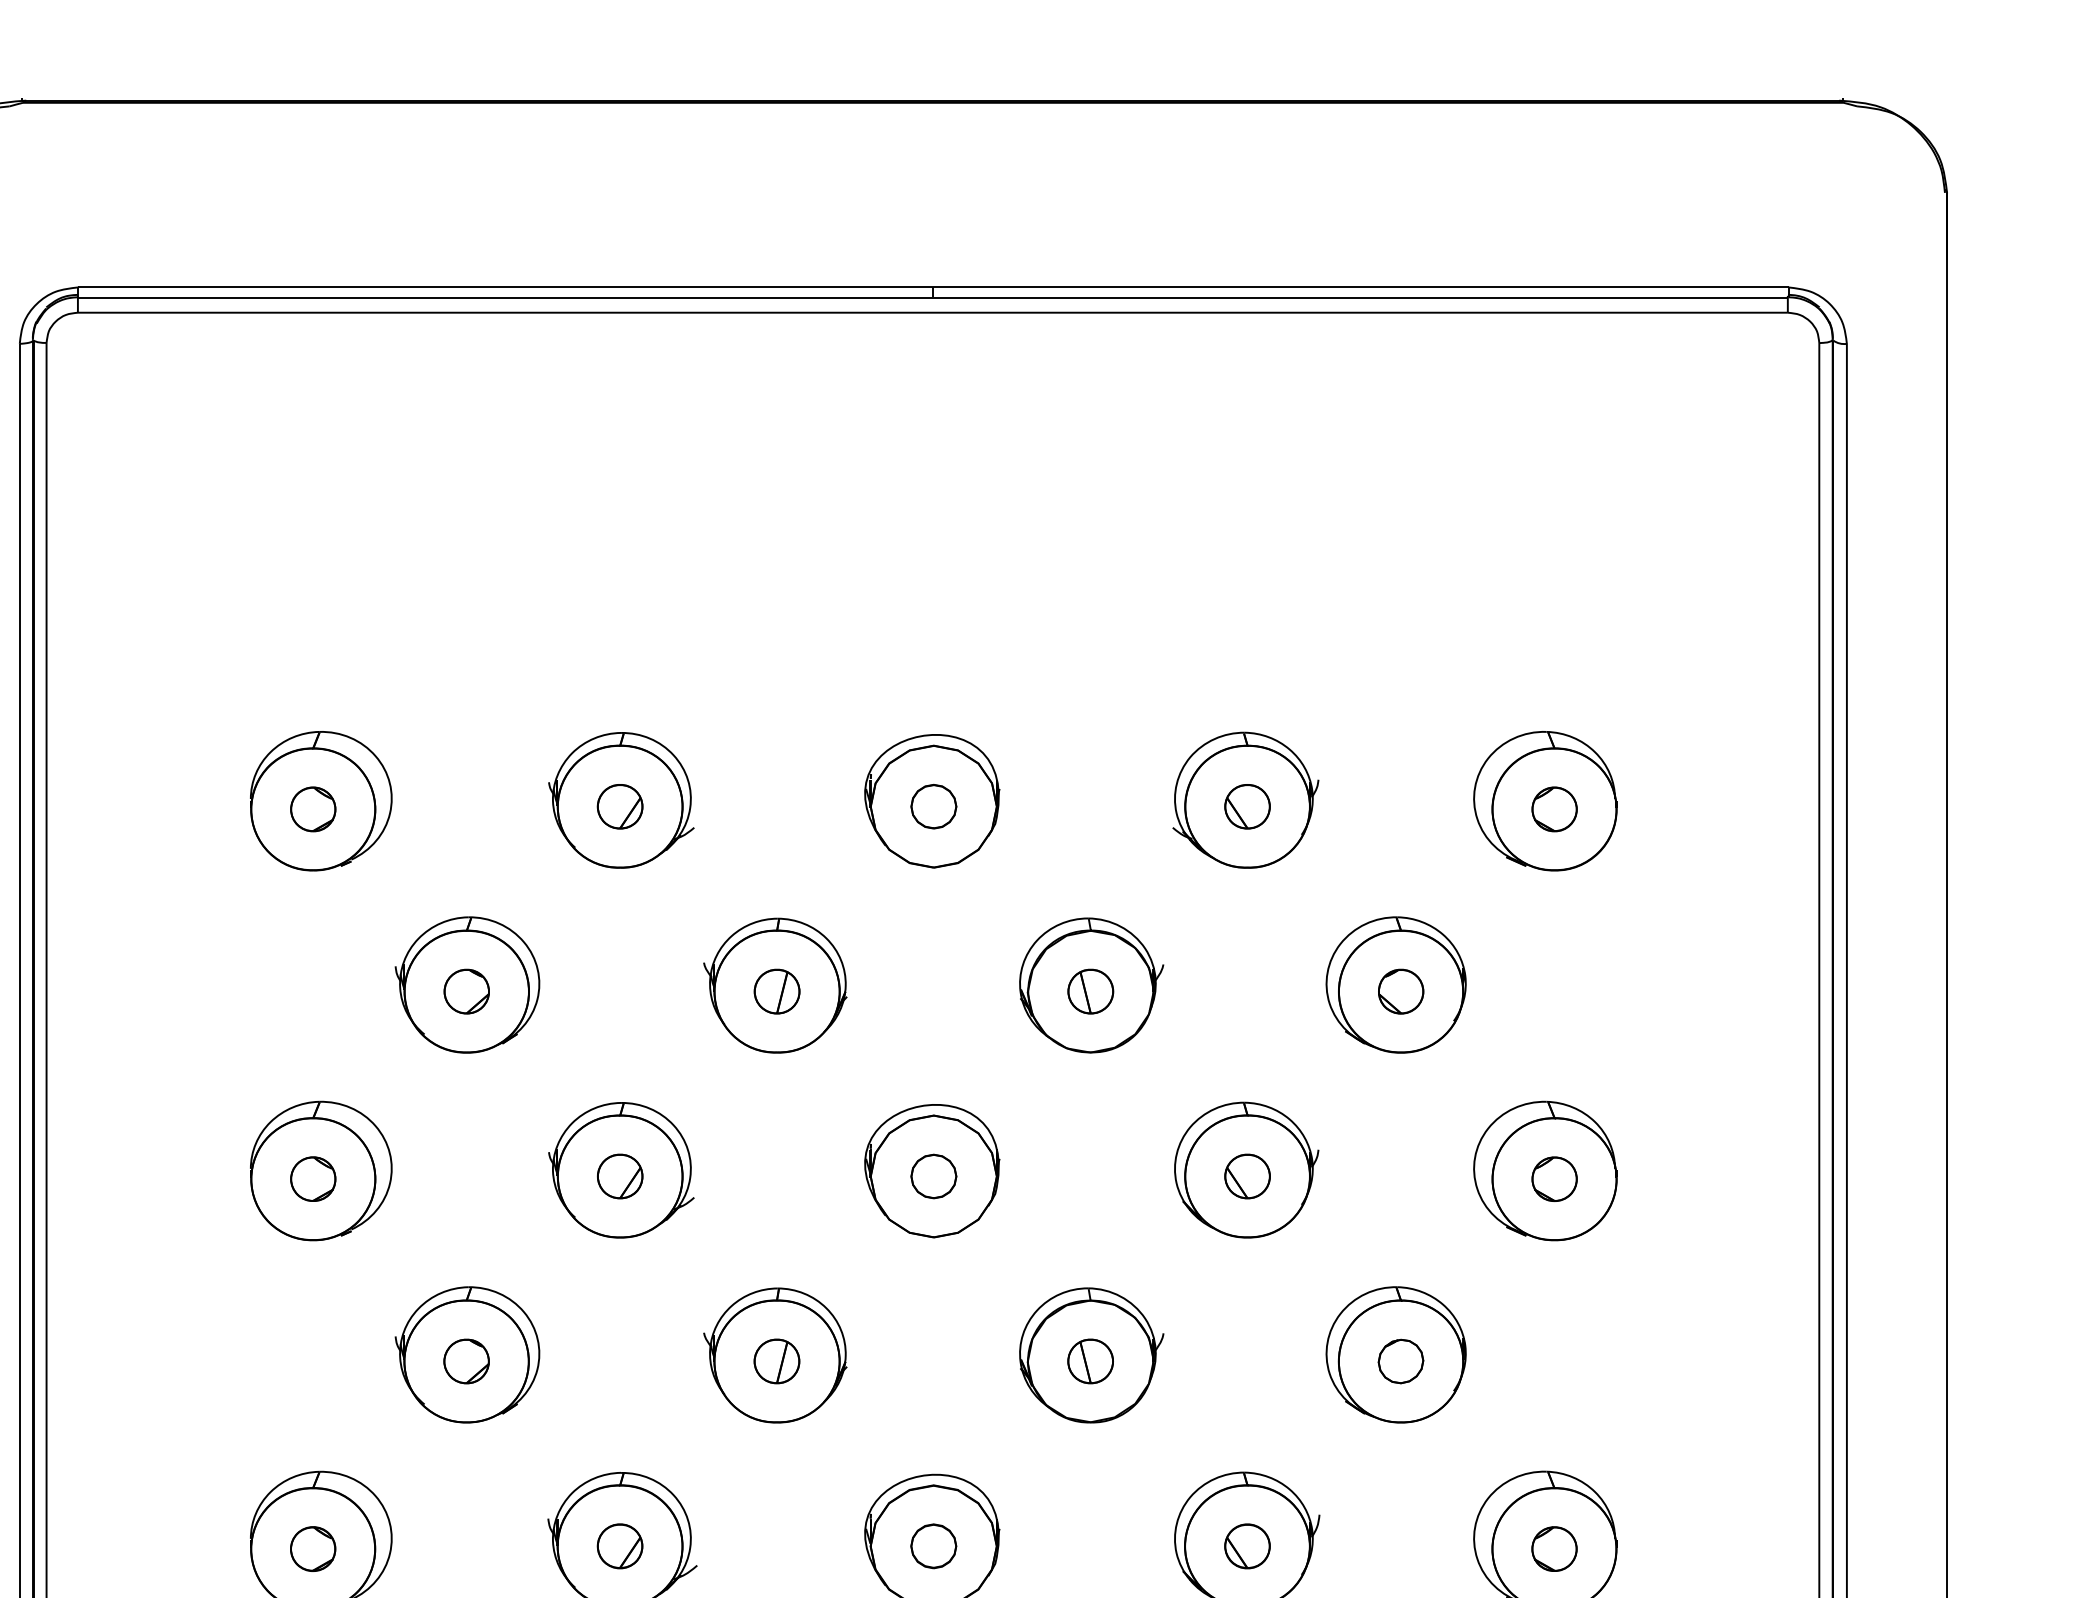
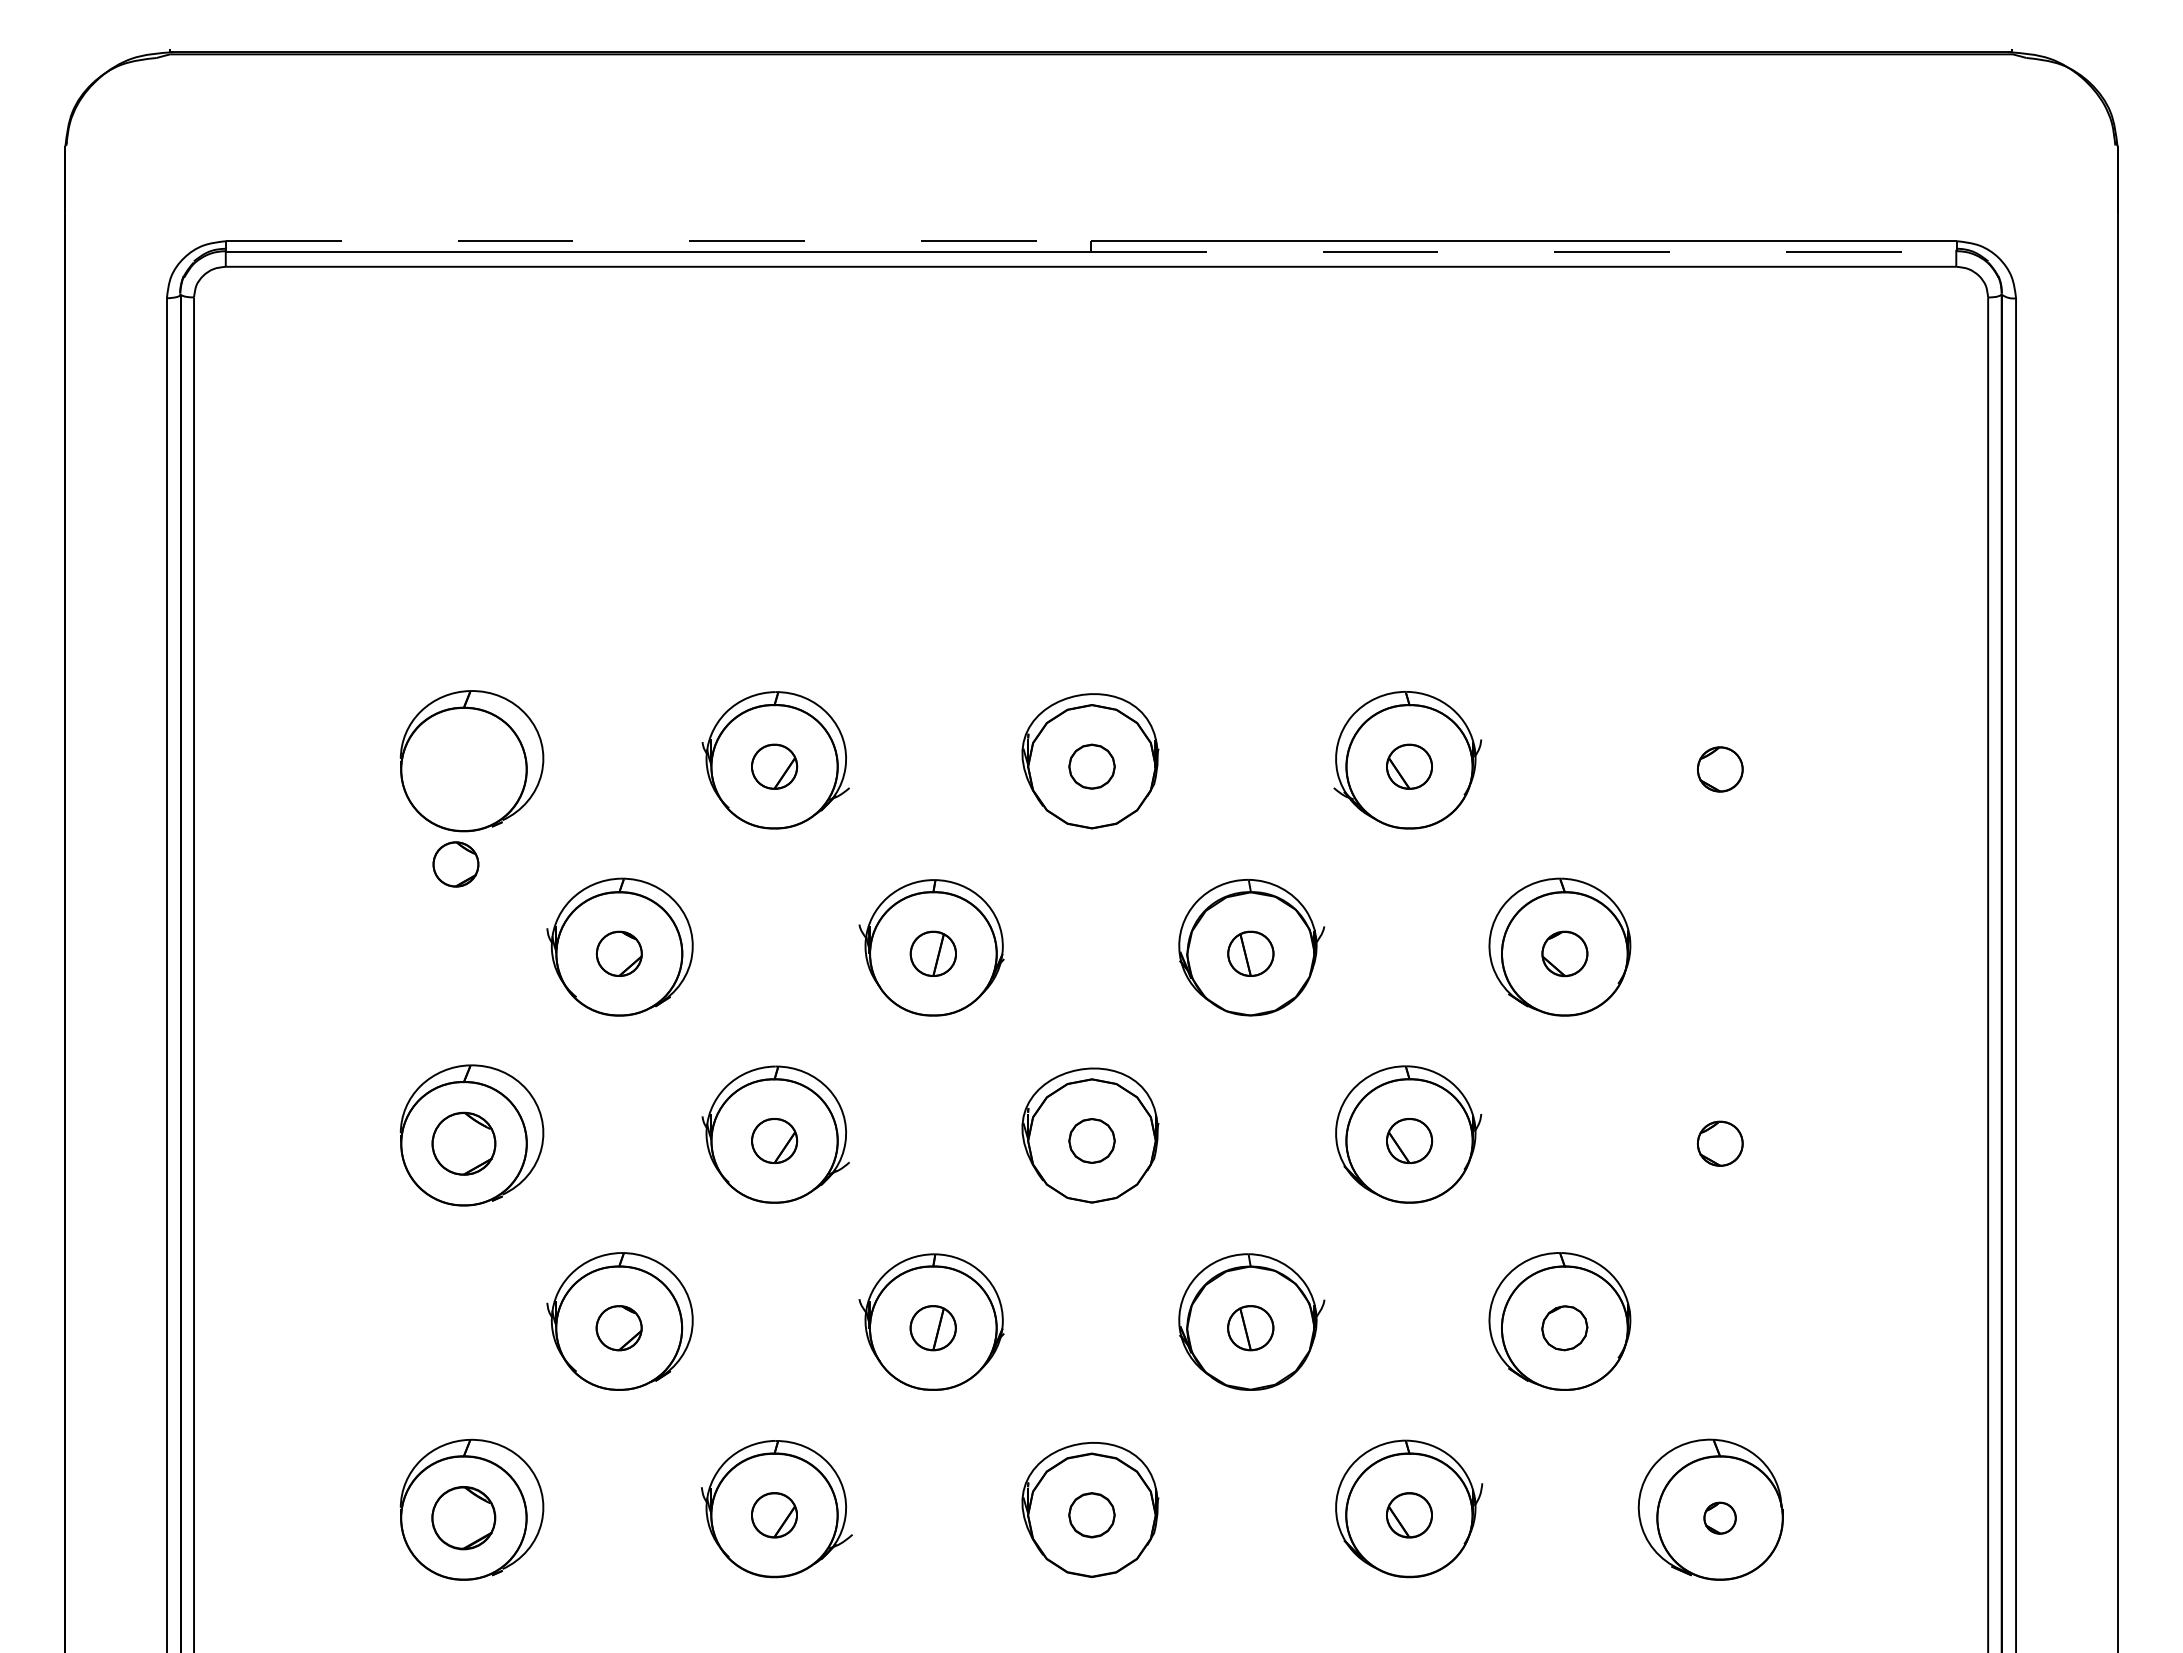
line: (505, 287) -> (658, 241), solid -> dashed
line: (1360, 298) -> (1523, 252), solid -> dashed
part: (1544, 801) -> (1710, 761), removed
part: (312, 809) -> (455, 864), moved
part: (1544, 1171) -> (1710, 1135), removed
part: (312, 1178) -> (463, 1143), size x1.4
part: (312, 1548) -> (463, 1517), size x1.4
part: (1553, 1549) -> (1719, 1518), size x0.7

